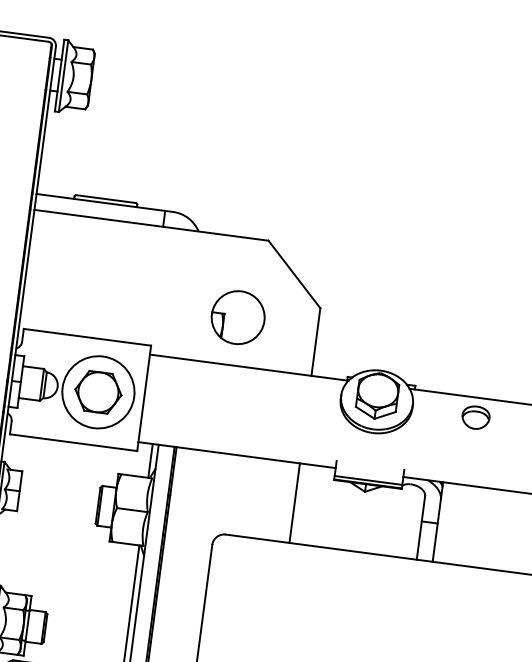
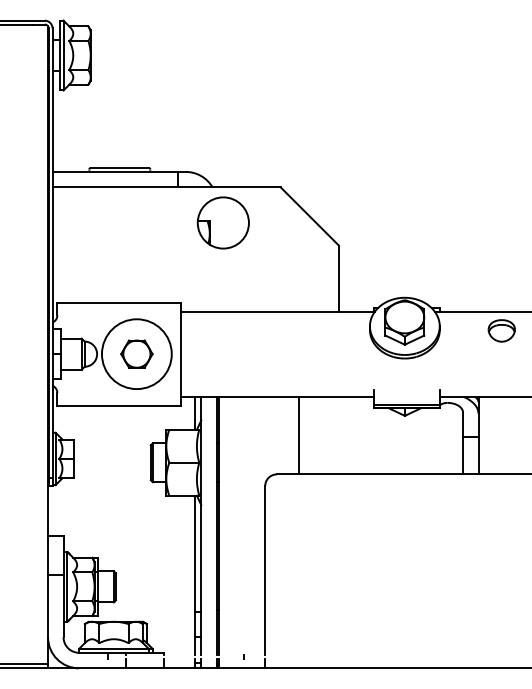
part: (237, 317) -> (222, 222), moved
part: (98, 391) -> (136, 353), size x0.7
line: (294, 502) -> (298, 435), moved

